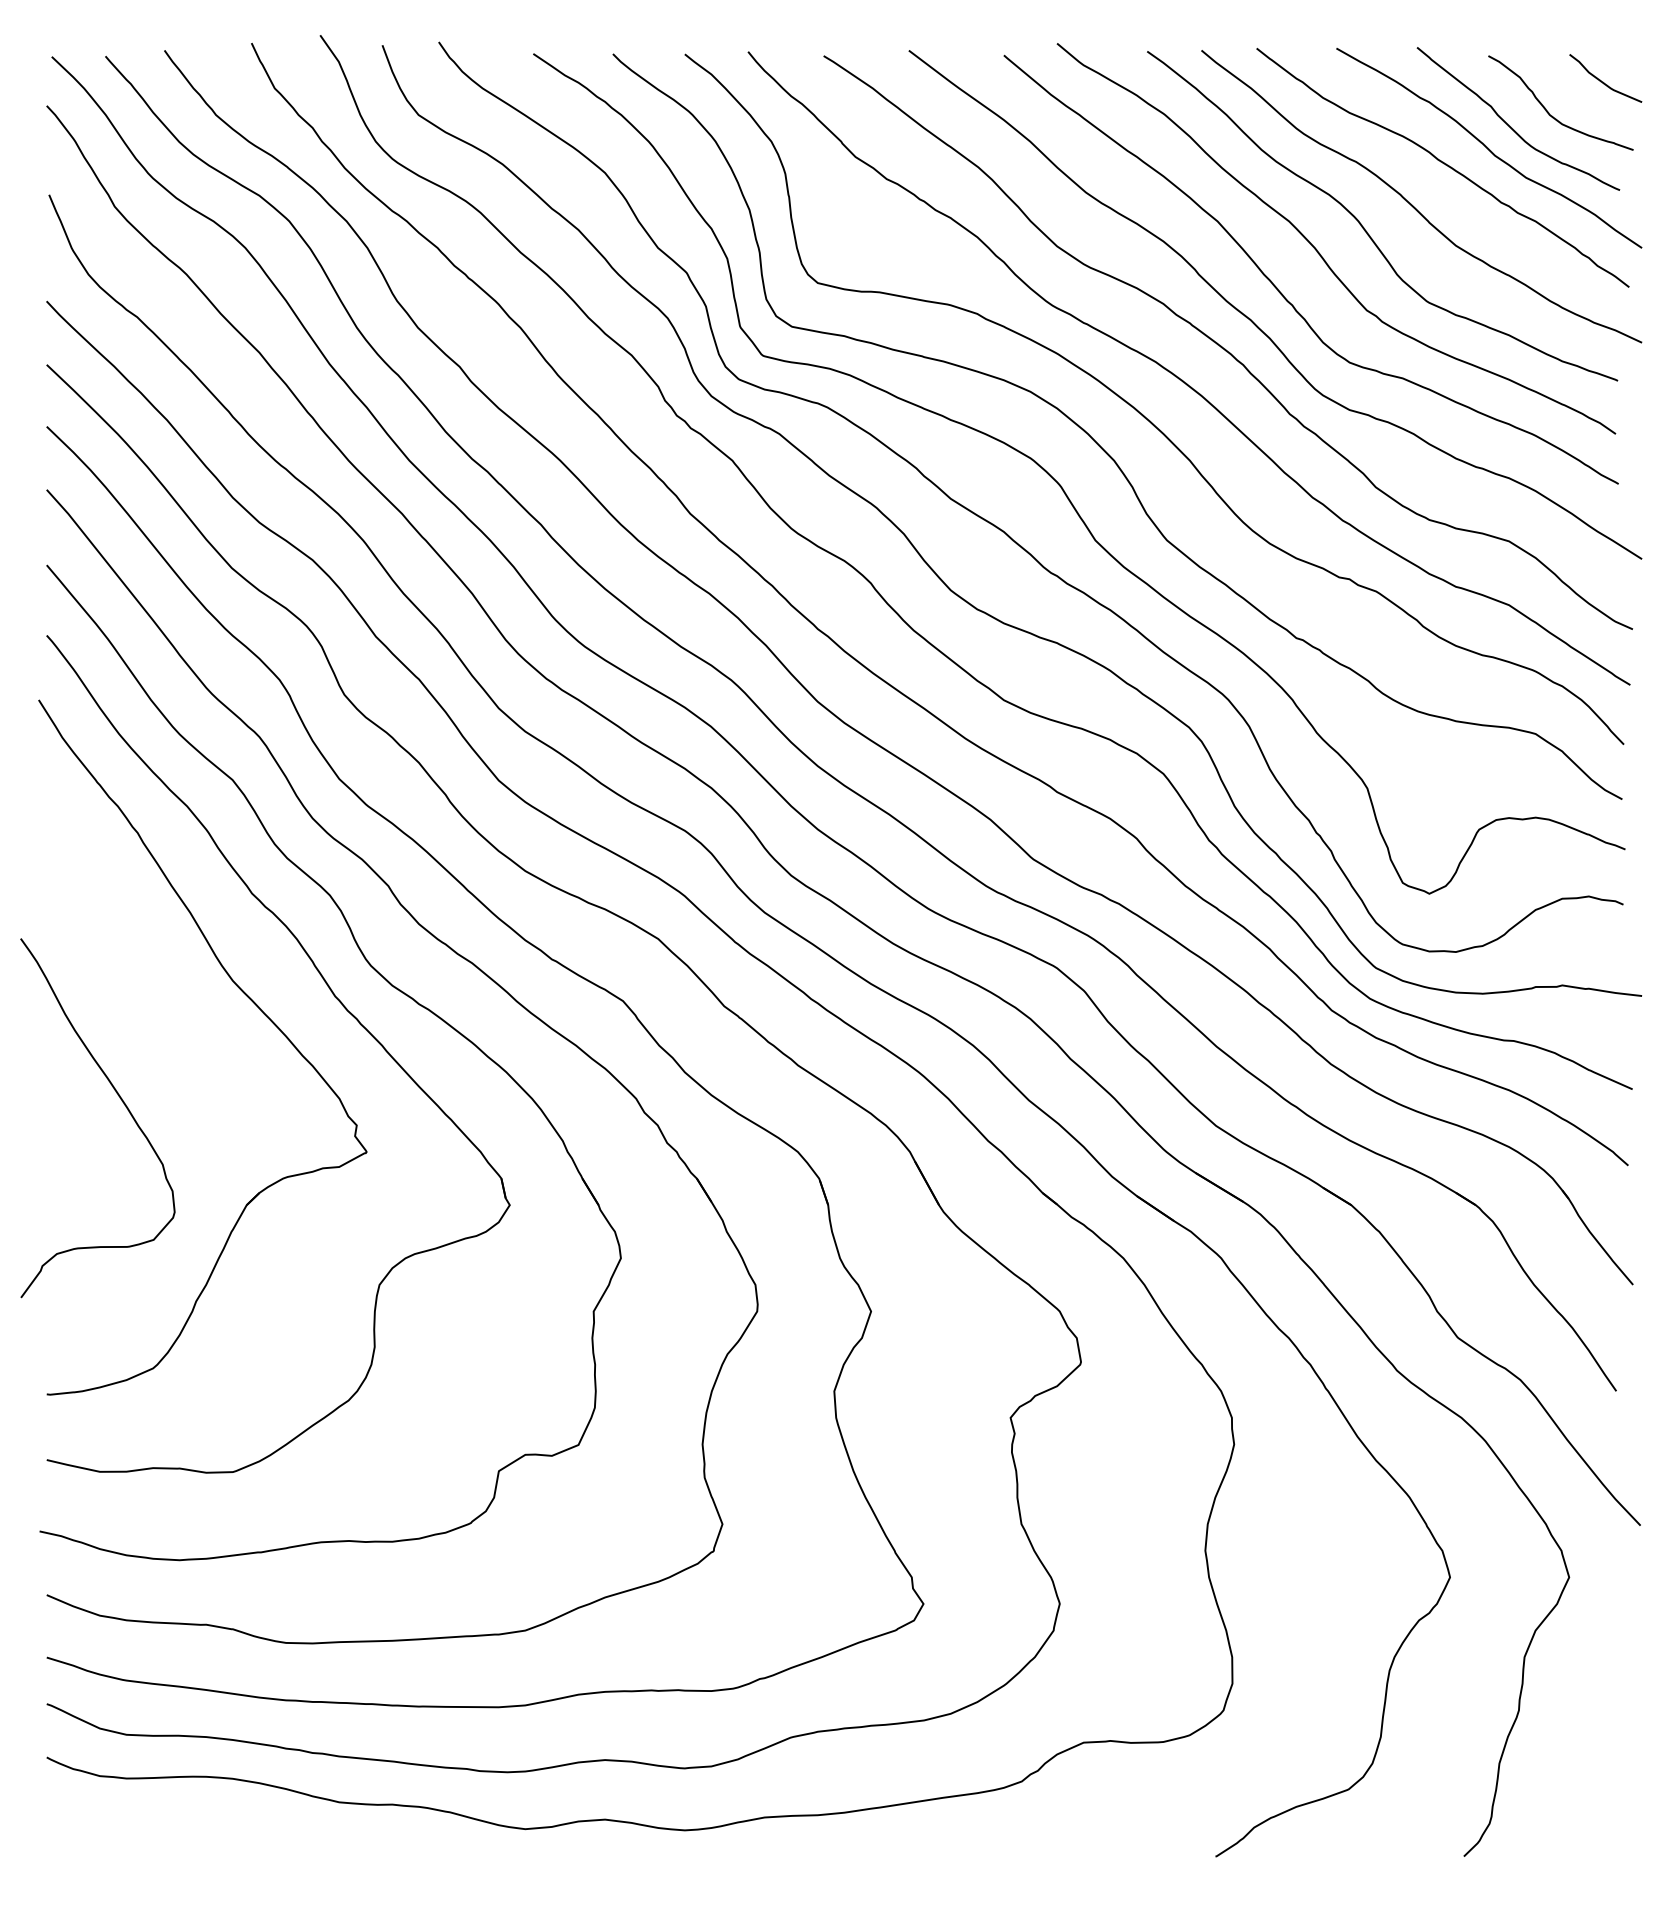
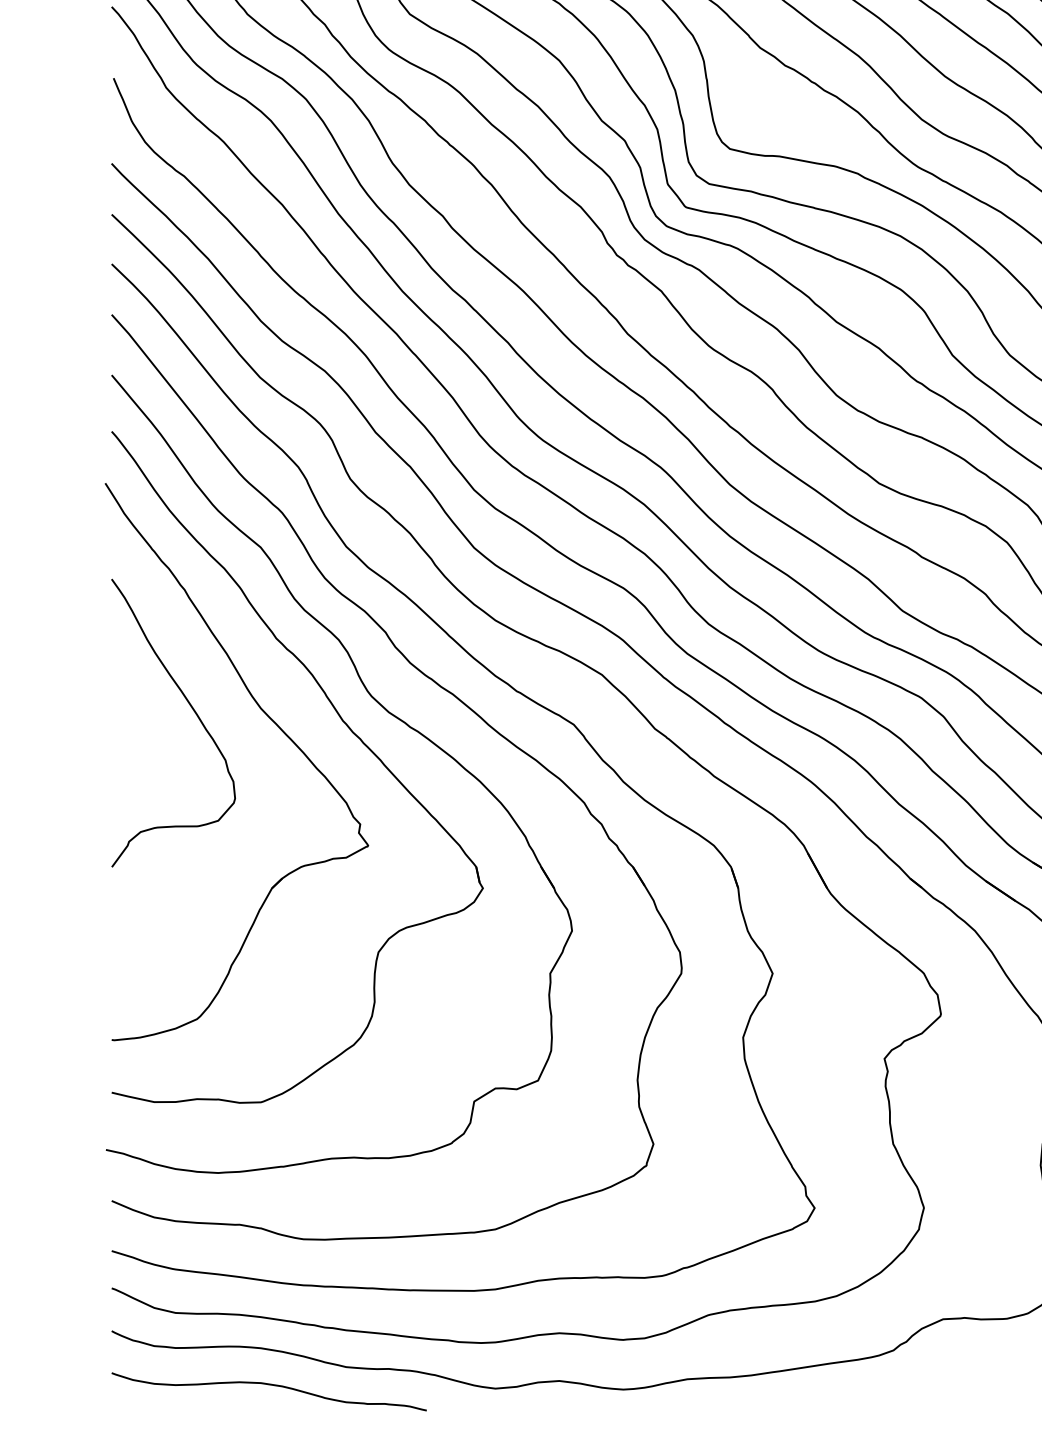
curve: (121, 1101) -> (192, 709), moved
curve: (245, 1825) -> (271, 1385), added

